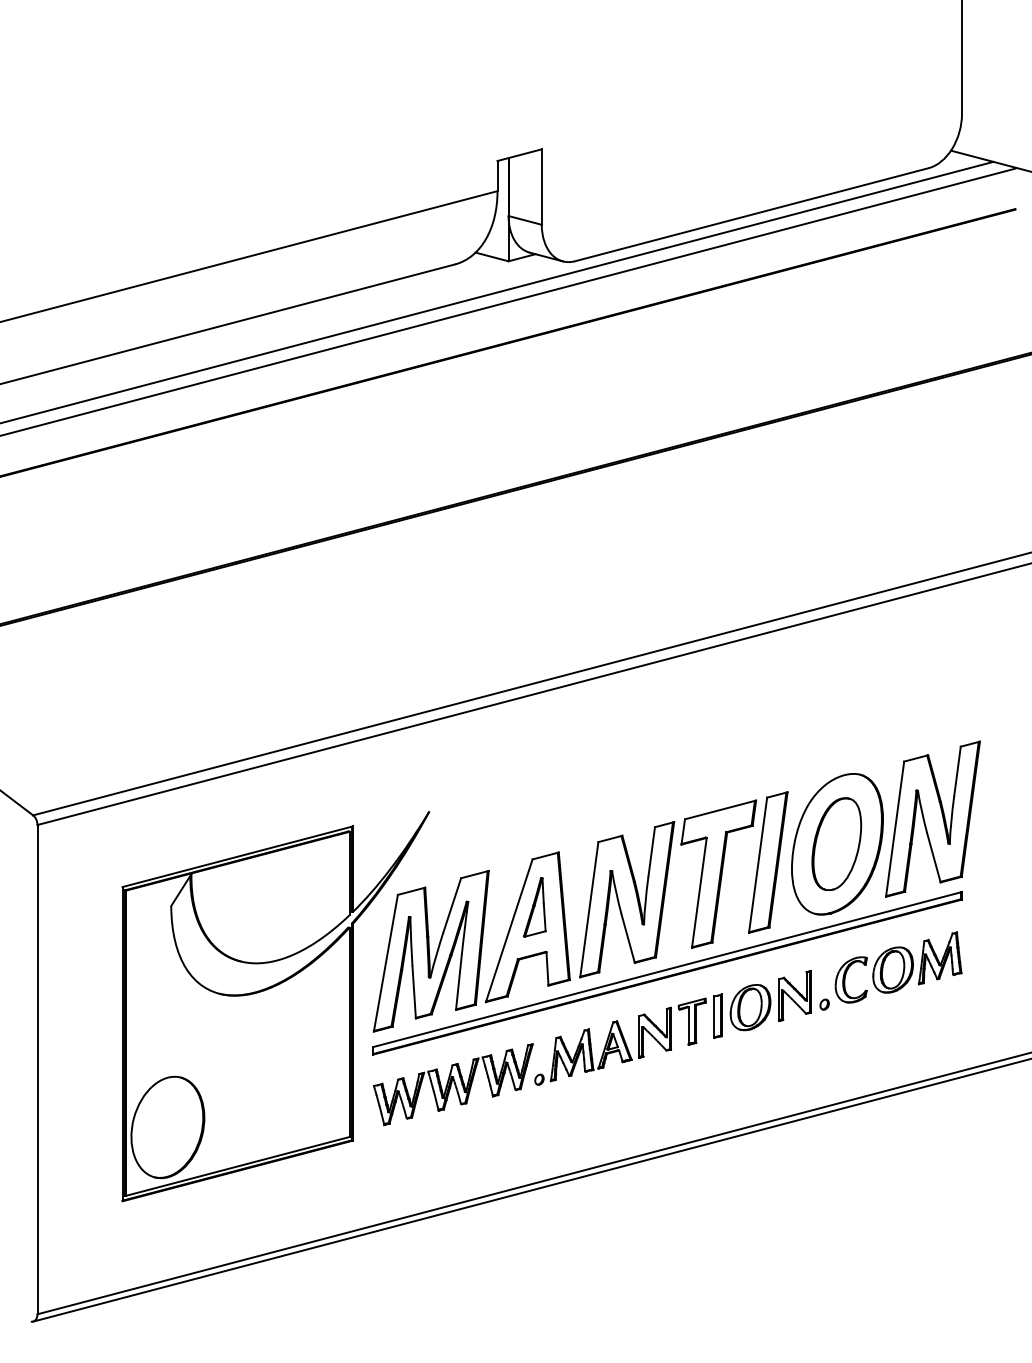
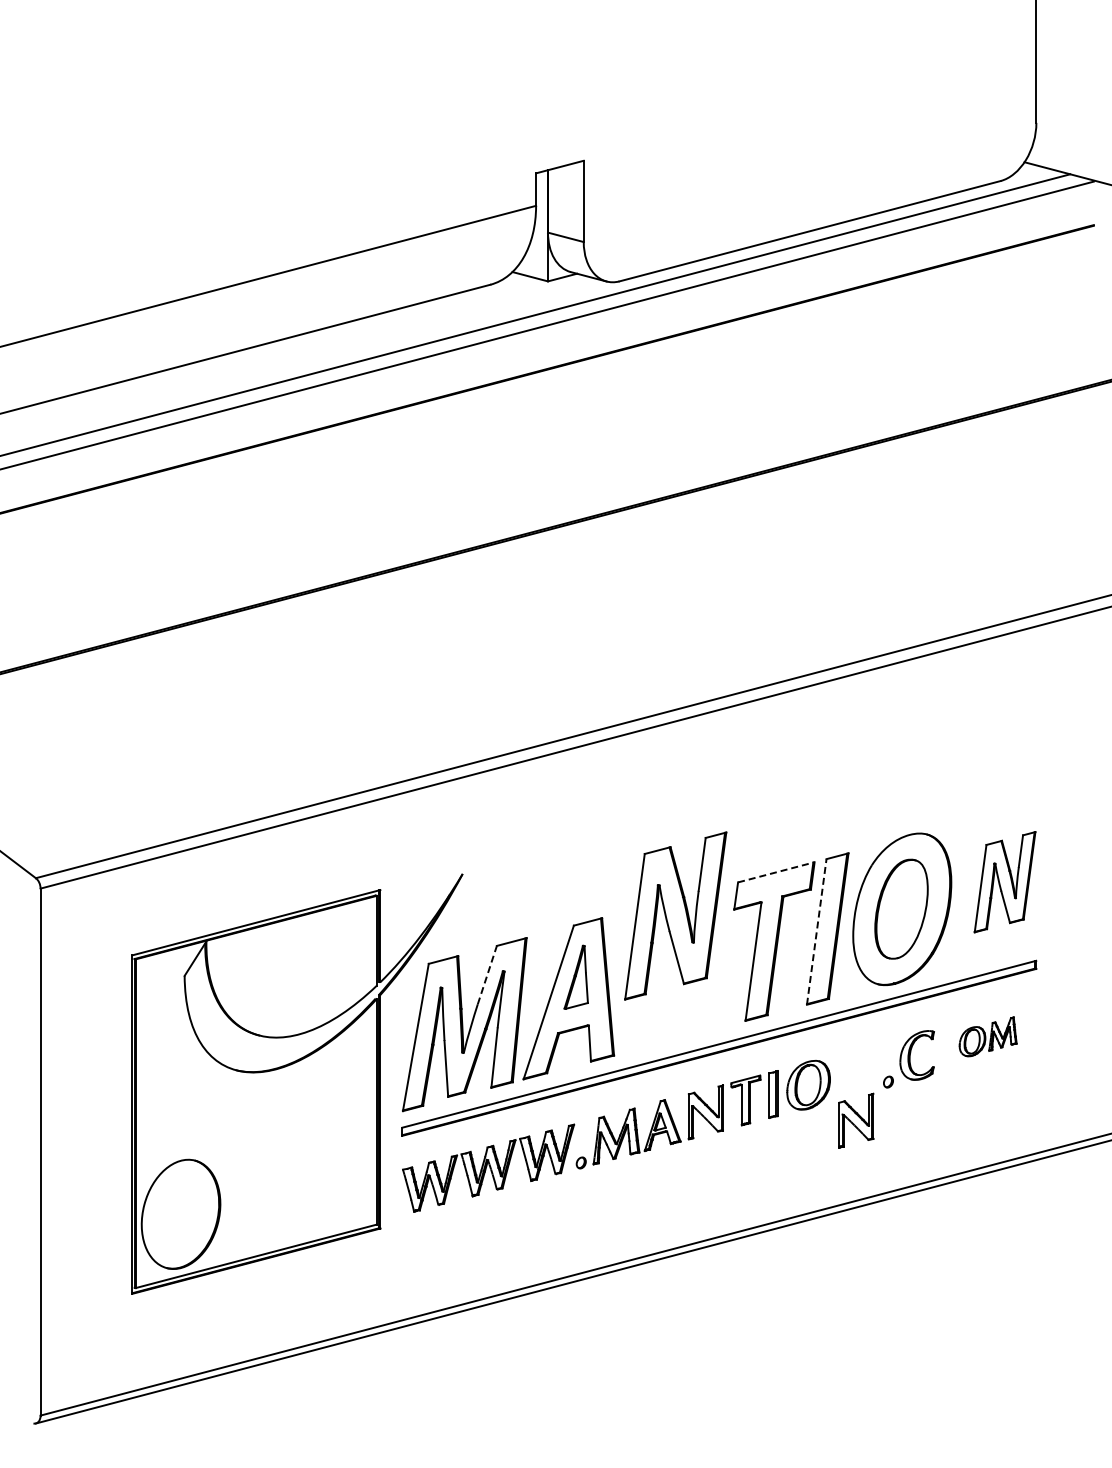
line: (720, 810) -> (776, 872), solid -> dashed
part: (932, 818) -> (1004, 881), size x0.6
line: (757, 864) -> (816, 931), solid -> dashed
part: (626, 899) -> (675, 915), moved
line: (452, 905) -> (487, 975), solid -> dashed
part: (916, 962) -> (987, 1036), size x0.6
part: (794, 995) -> (856, 1120), moved

